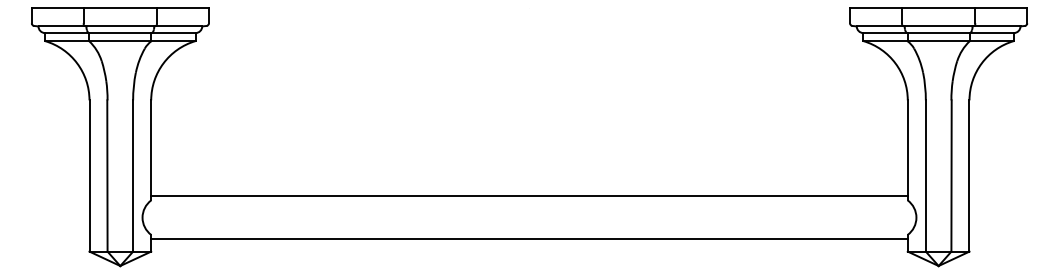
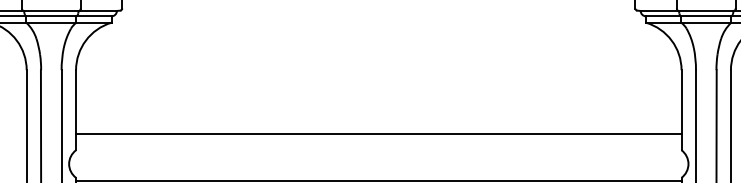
line: (529, 196) -> (378, 134), moved

